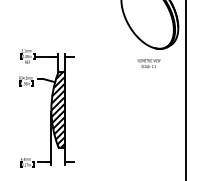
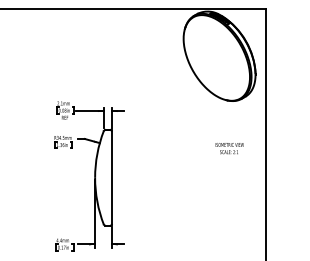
text: (148, 63) -> (229, 148), moved
hatch: (58, 109) -> (103, 177), removed

